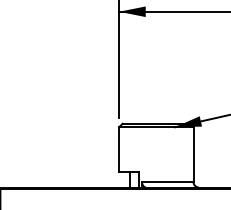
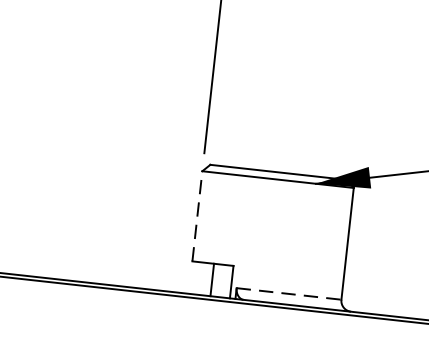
line: (119, 148) -> (198, 214), solid -> dashed
line: (167, 182) -> (288, 294), solid -> dashed

